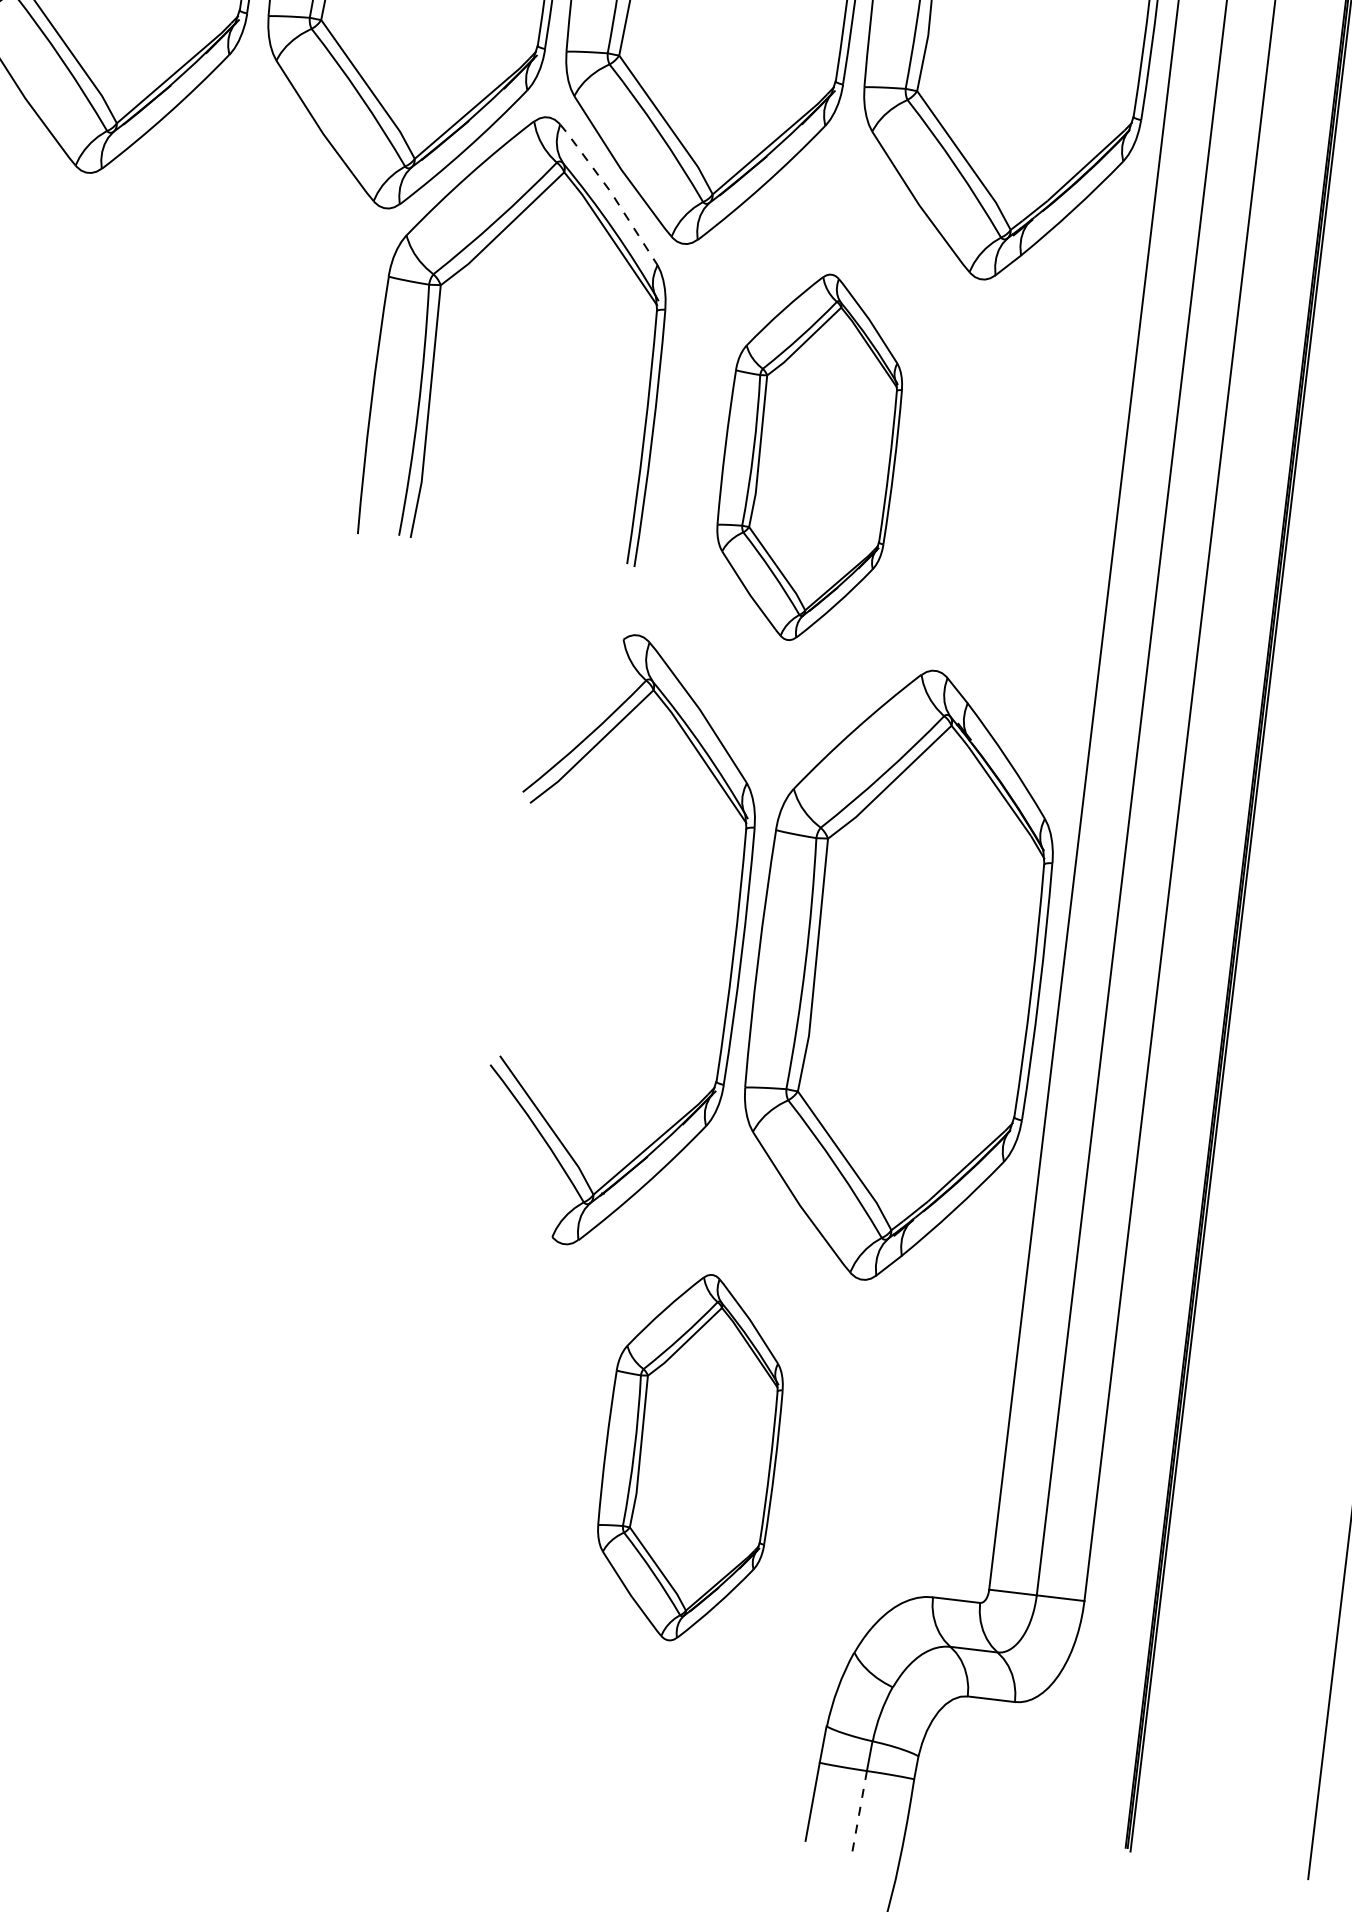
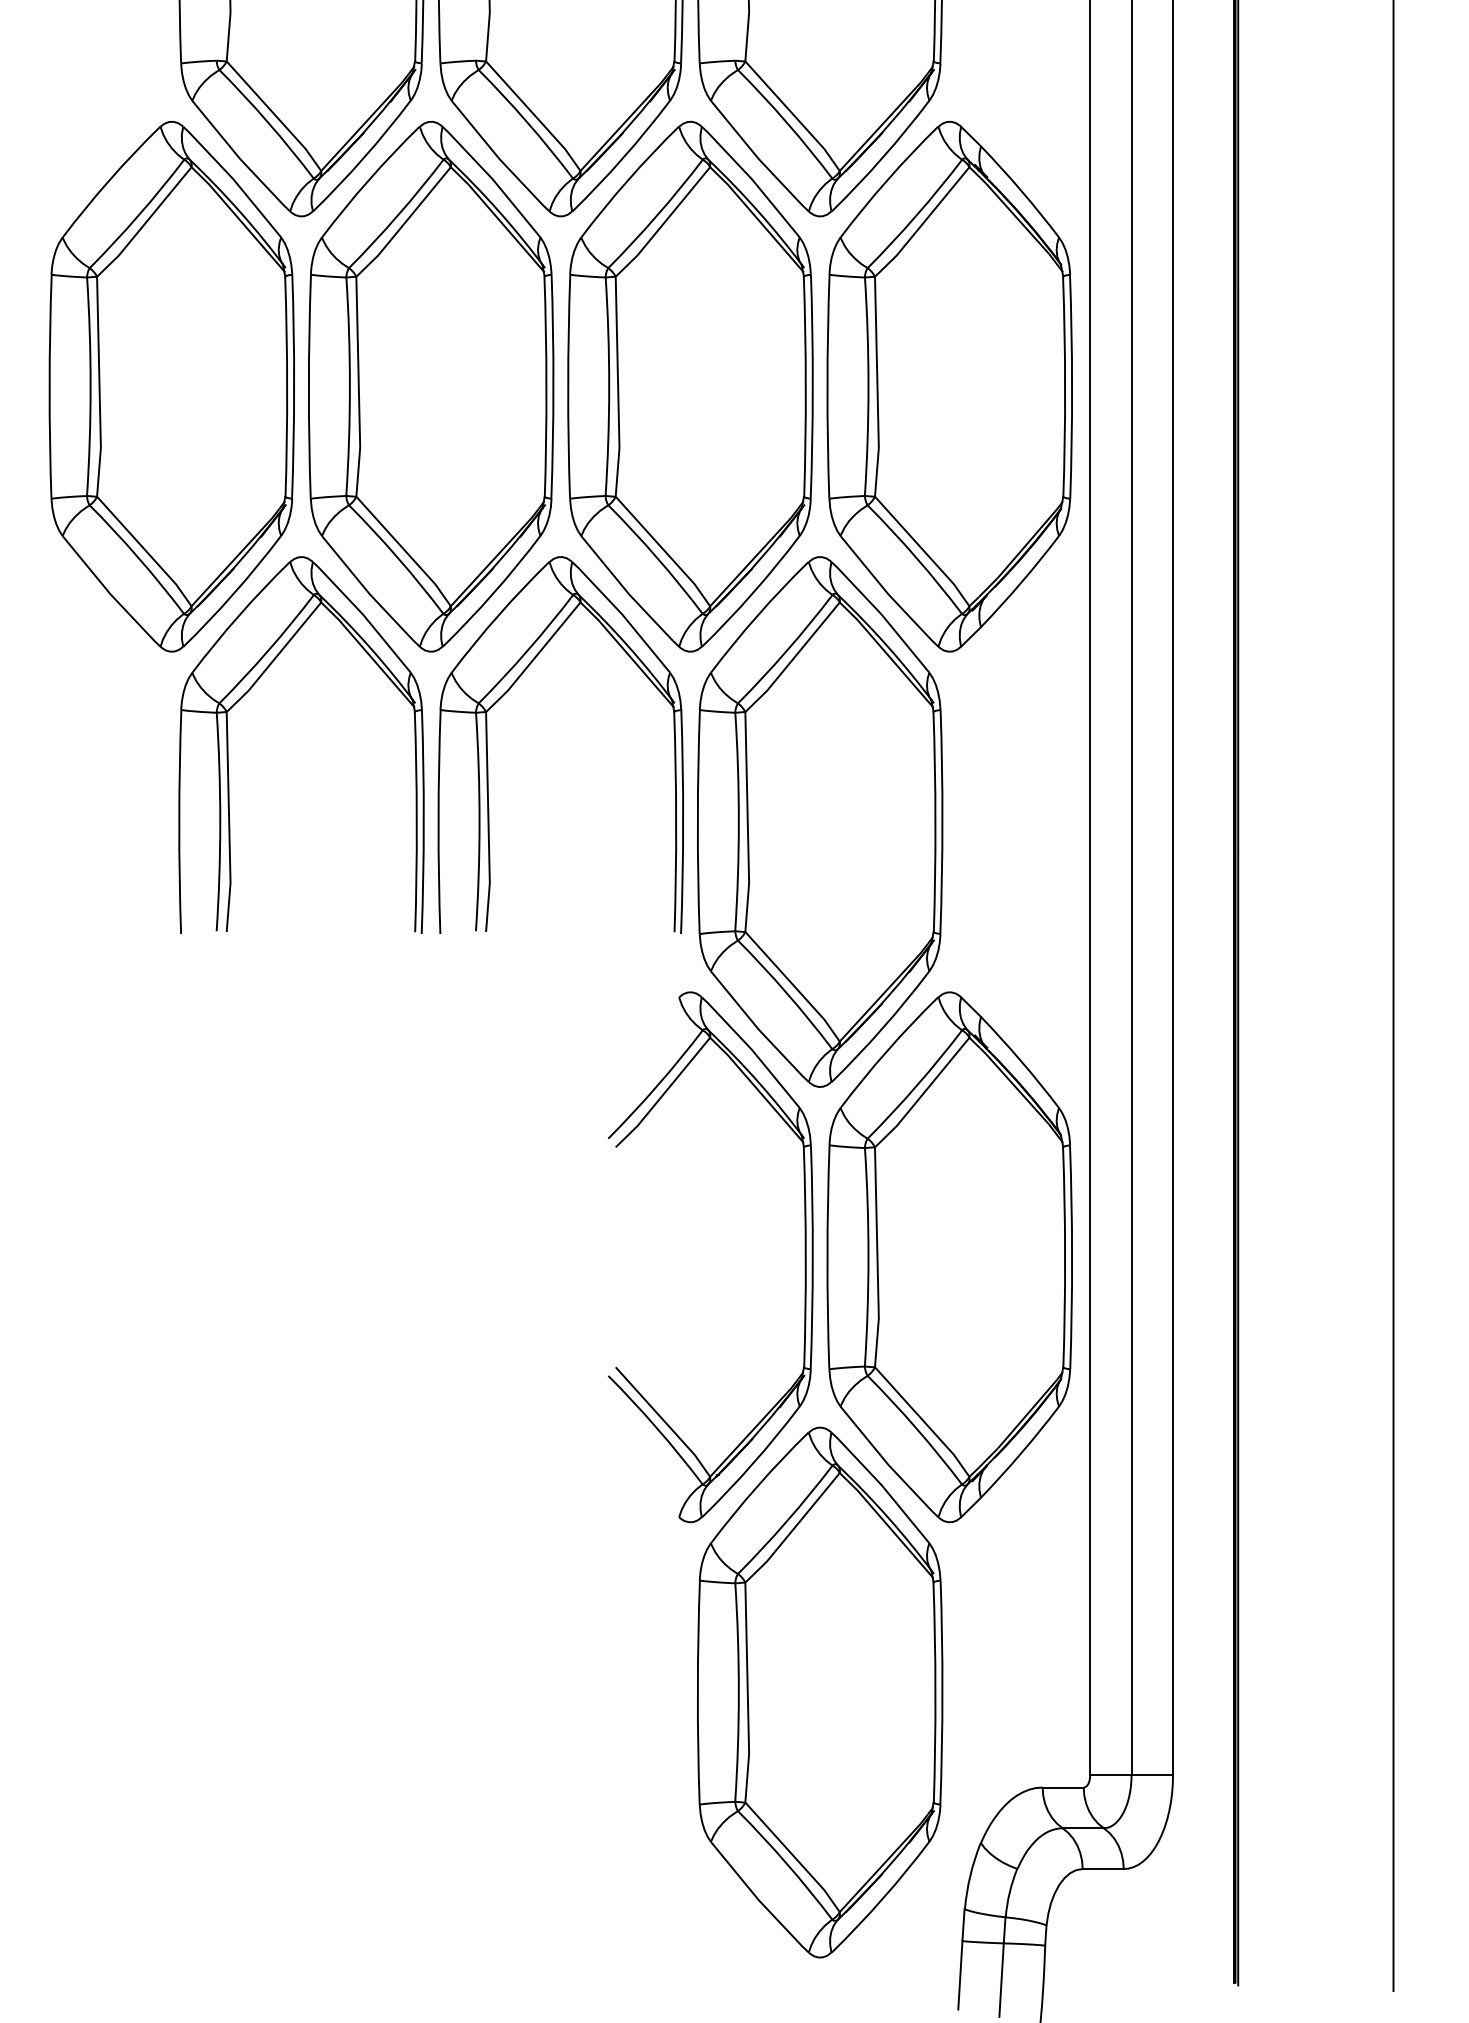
line: (610, 192) -> (622, 615), dashed -> solid
part: (140, 287) -> (228, 744), added
part: (810, 456) -> (820, 821), size x1.67
part: (690, 1457) -> (820, 1692), size x1.67
line: (859, 1813) -> (1001, 1980), dashed -> solid

